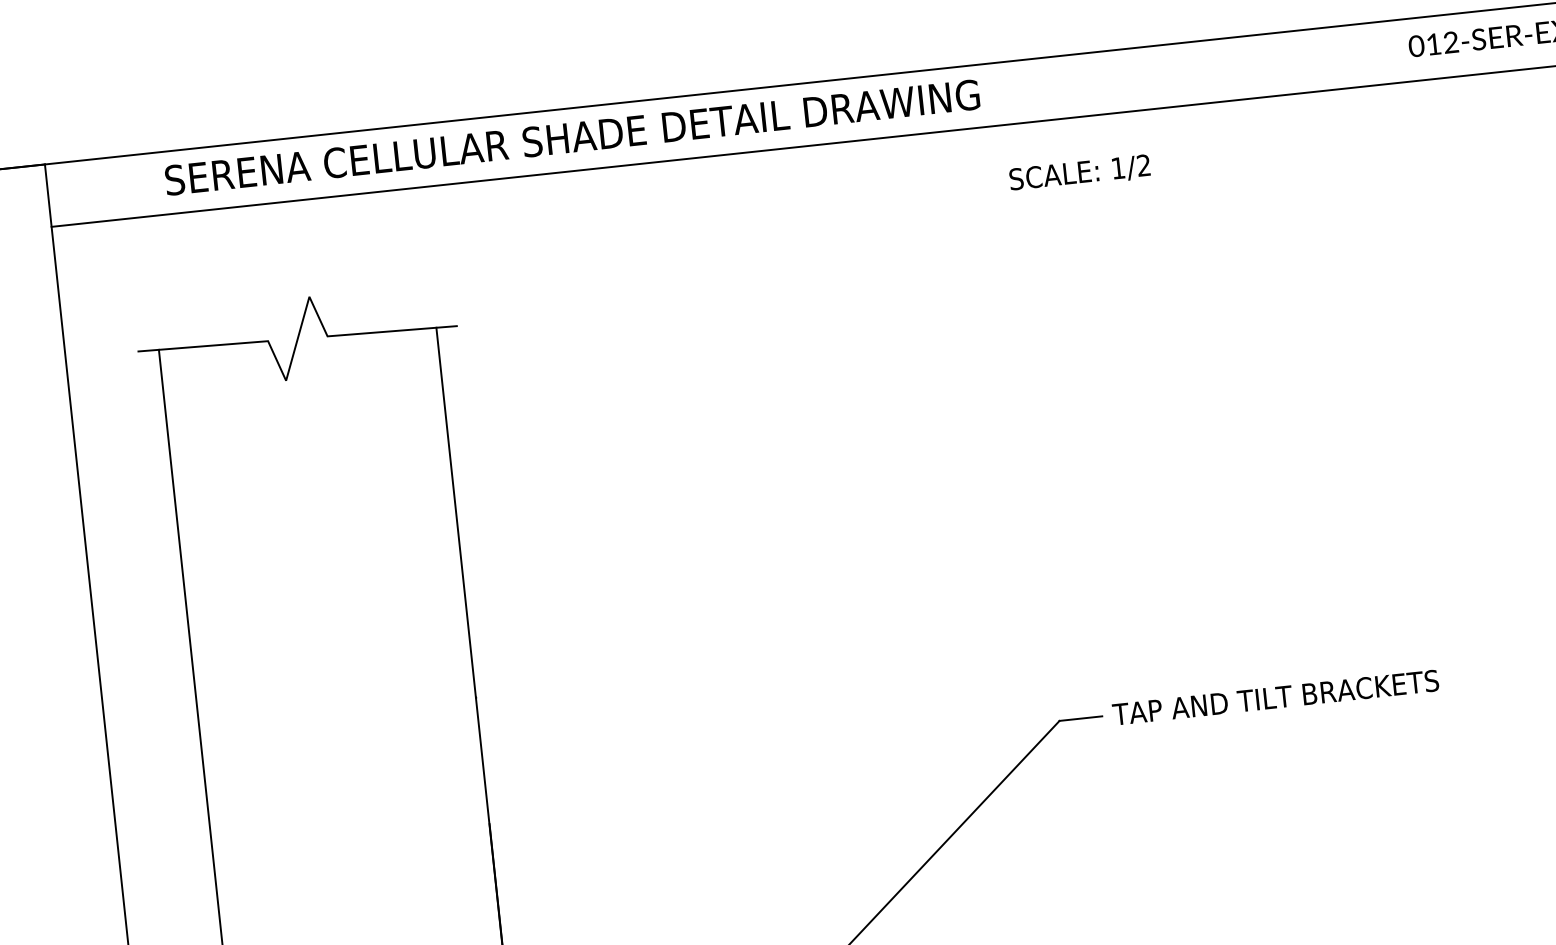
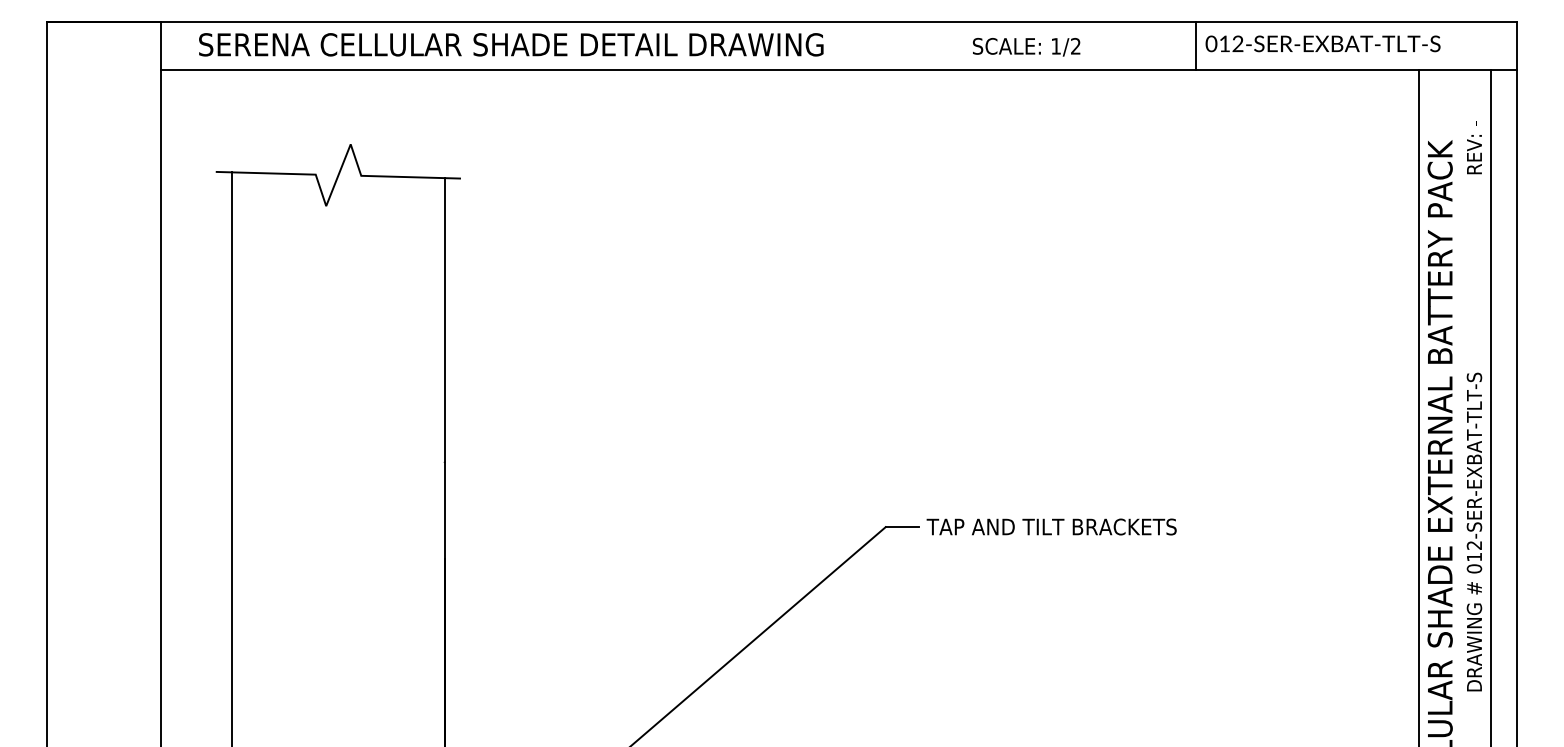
line: (1396, 51) -> (1195, 46), added
text: (572, 137) -> (511, 44), moved
text: (1079, 173) -> (1026, 47), moved

